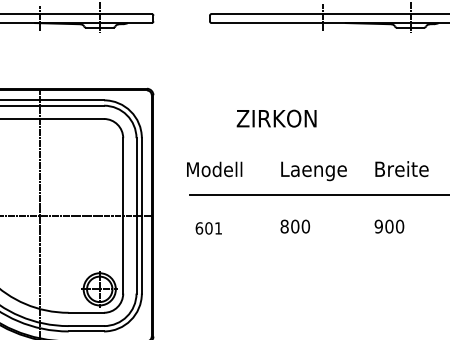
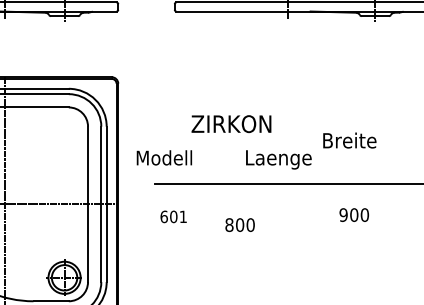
text: (276, 118) -> (231, 123), moved
text: (214, 169) -> (164, 157), moved
text: (401, 169) -> (349, 140), moved
text: (294, 226) -> (239, 224), moved

